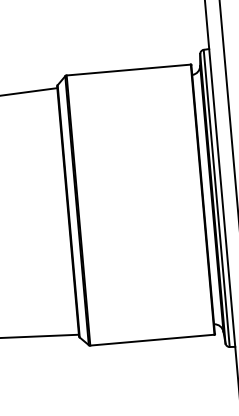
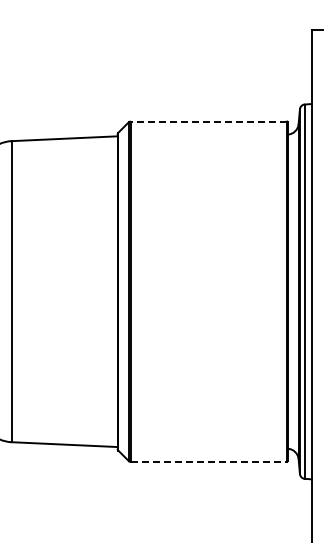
line: (128, 70) -> (208, 121), solid -> dashed
line: (152, 339) -> (209, 461), solid -> dashed

